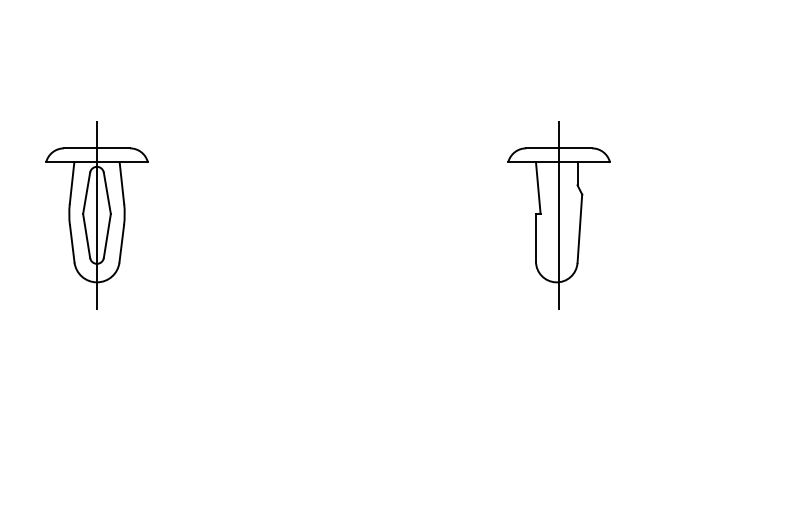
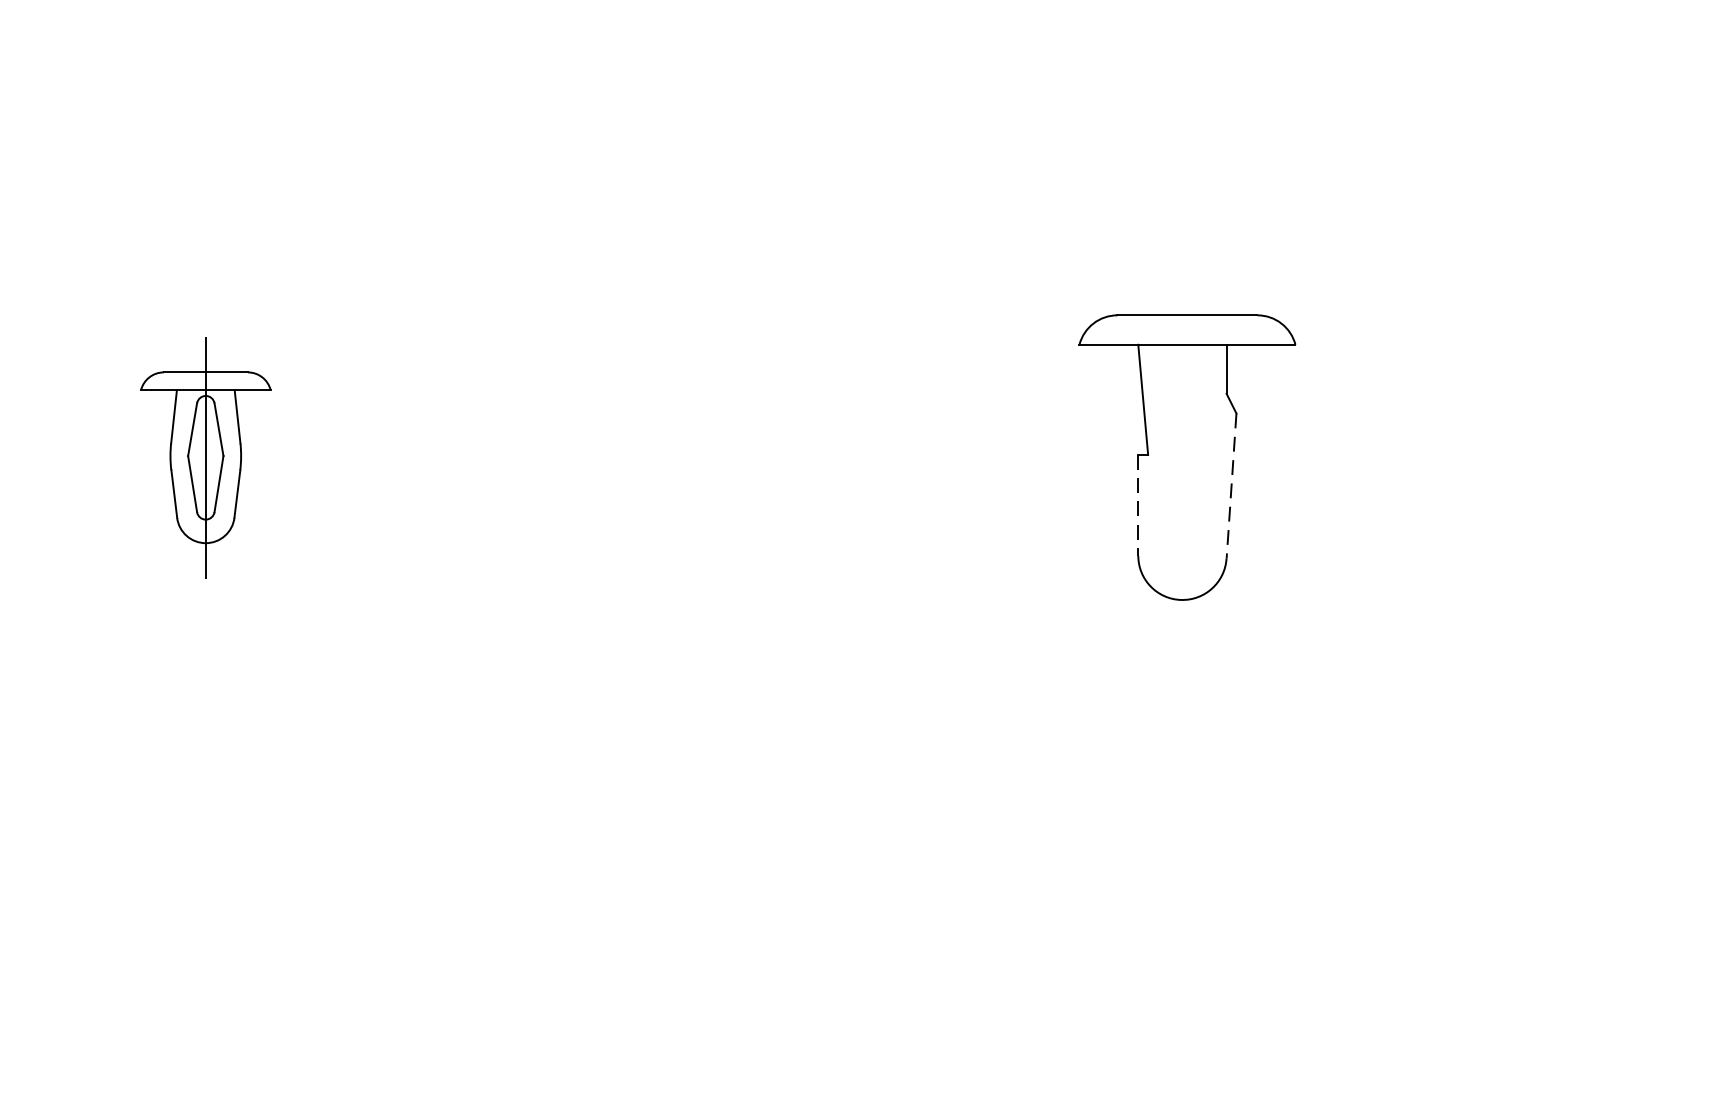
part: (96, 215) -> (204, 457), size x0.6
line: (559, 215) -> (1188, 457), removed
line: (579, 229) -> (1230, 487), solid -> dashed
line: (535, 237) -> (1137, 504), solid -> dashed

